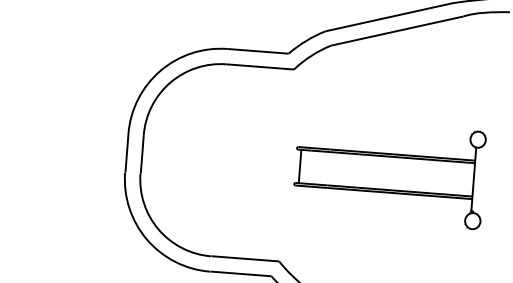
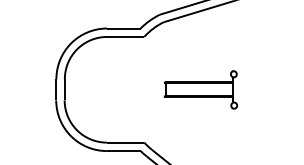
part: (388, 172) -> (200, 89), size x0.7

